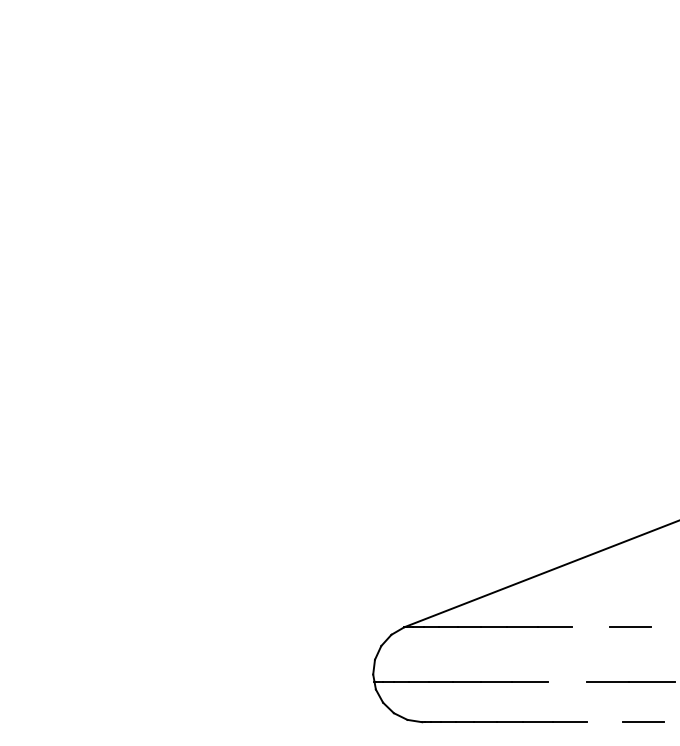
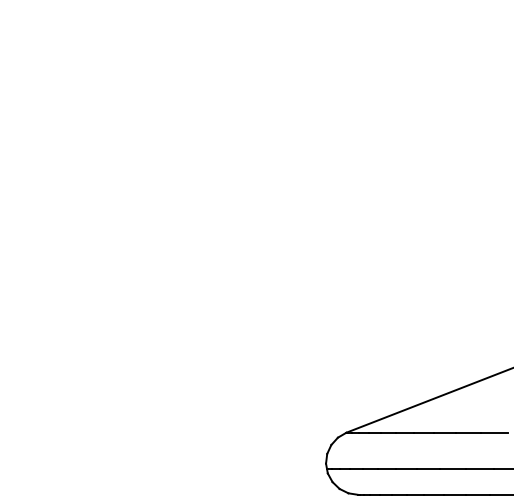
line: (590, 626) -> (468, 432), added
line: (566, 681) -> (452, 468), added
line: (604, 721) -> (477, 494), added

